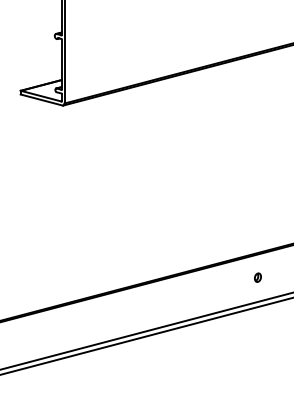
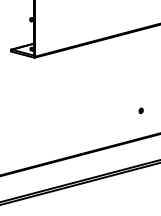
part: (256, 277) -> (140, 110), moved

